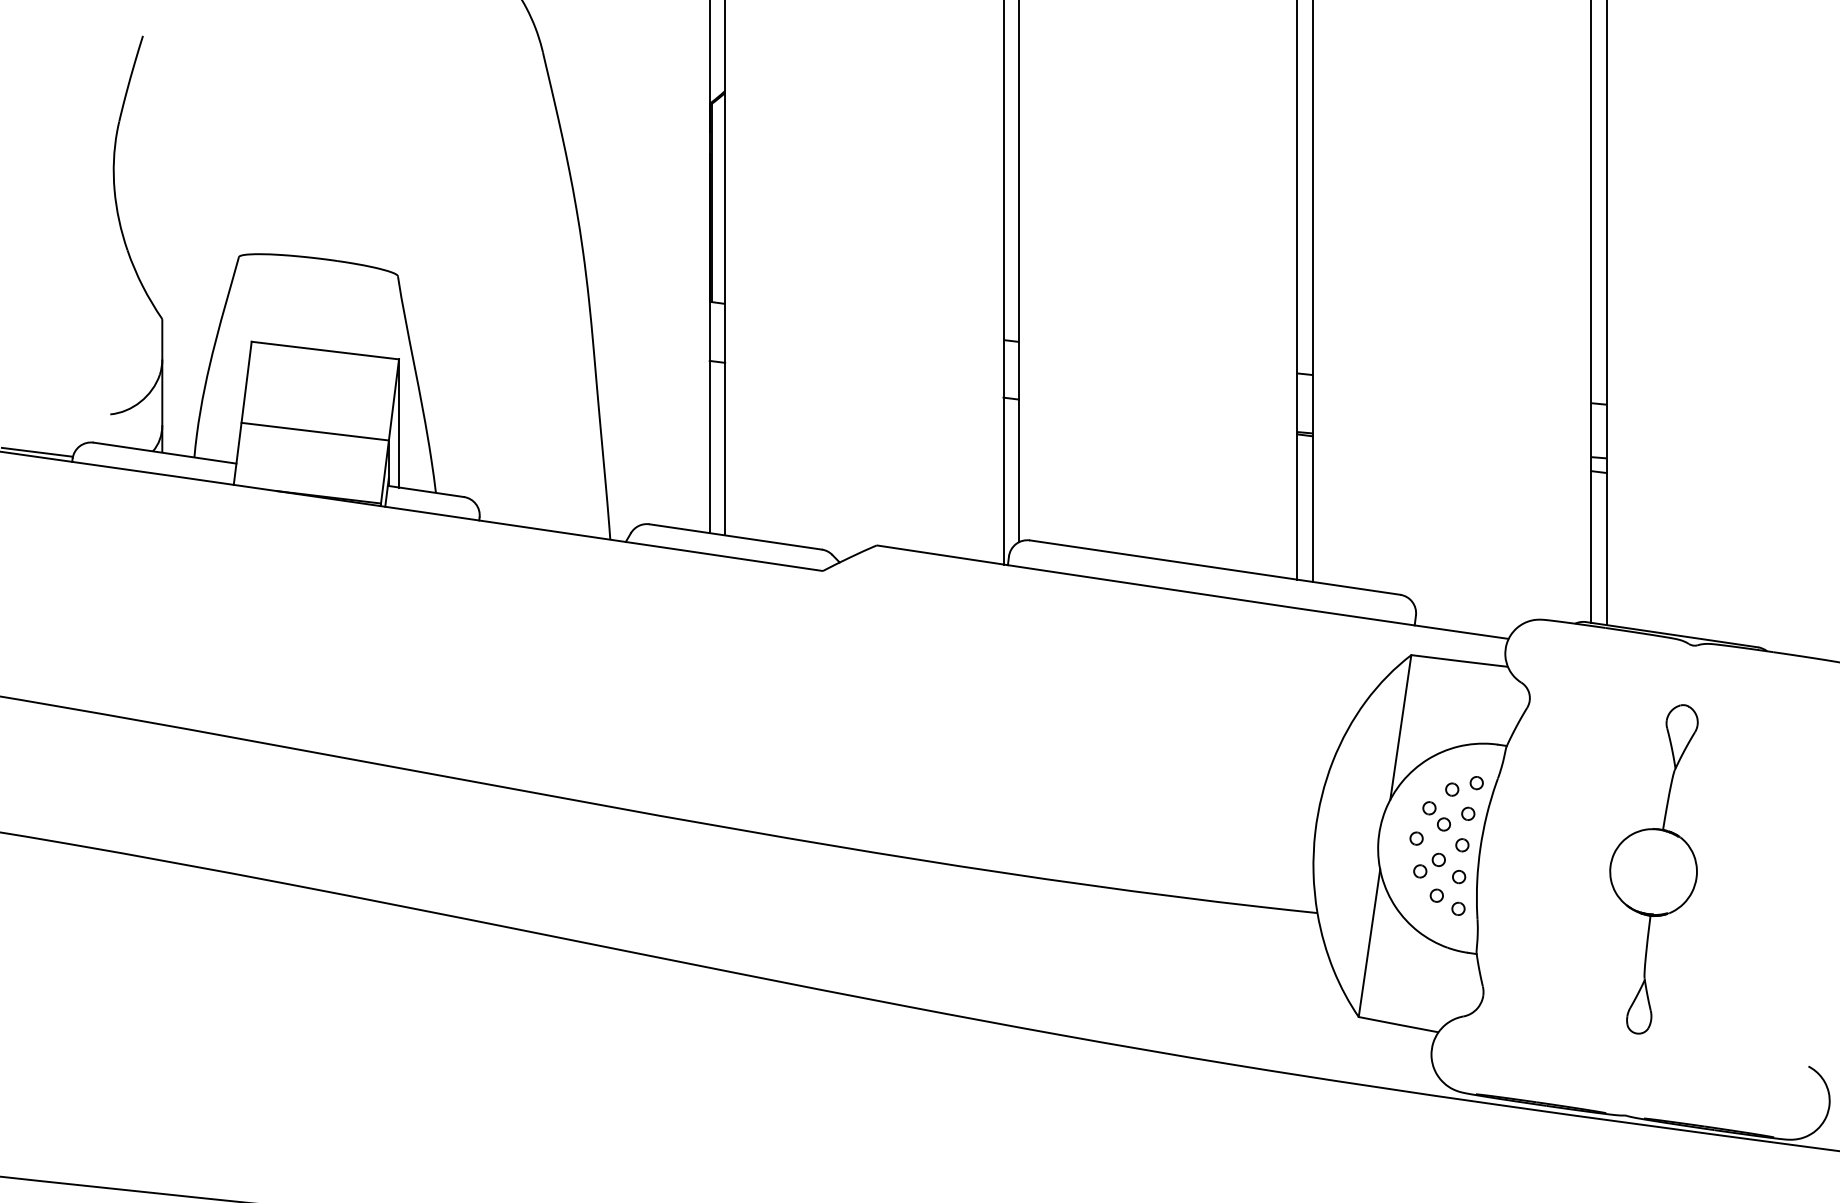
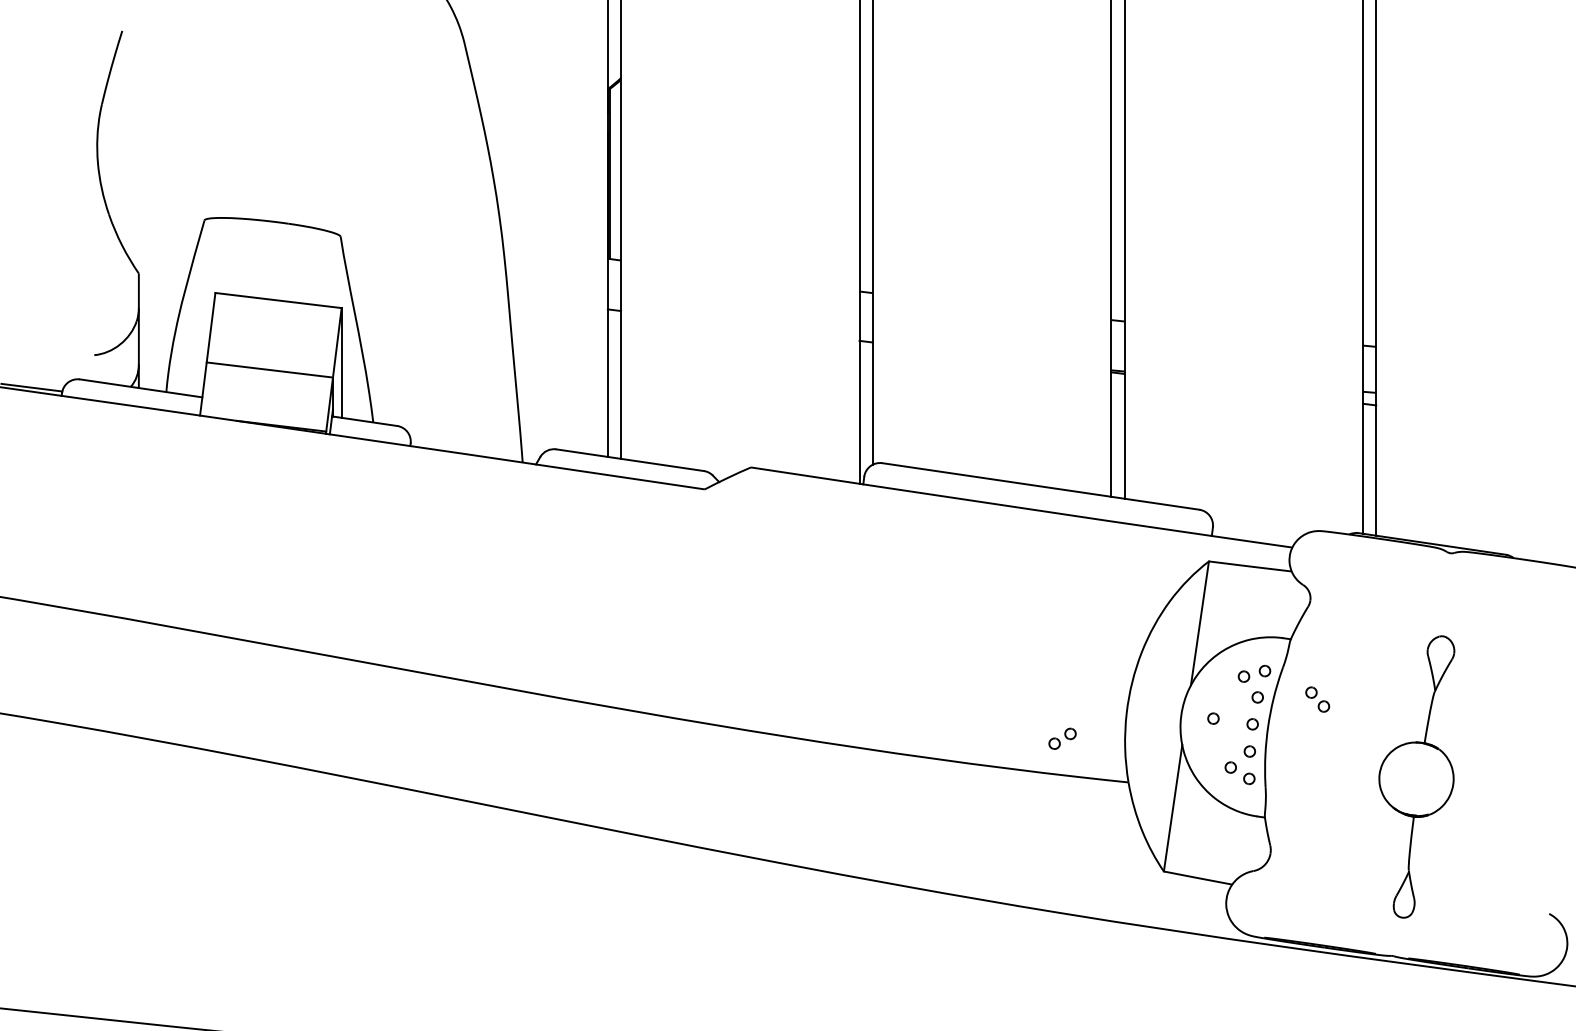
part: (1436, 816) -> (1317, 699), moved
part: (1429, 865) -> (1062, 738), moved
part: (1653, 868) -> (1416, 776), moved

